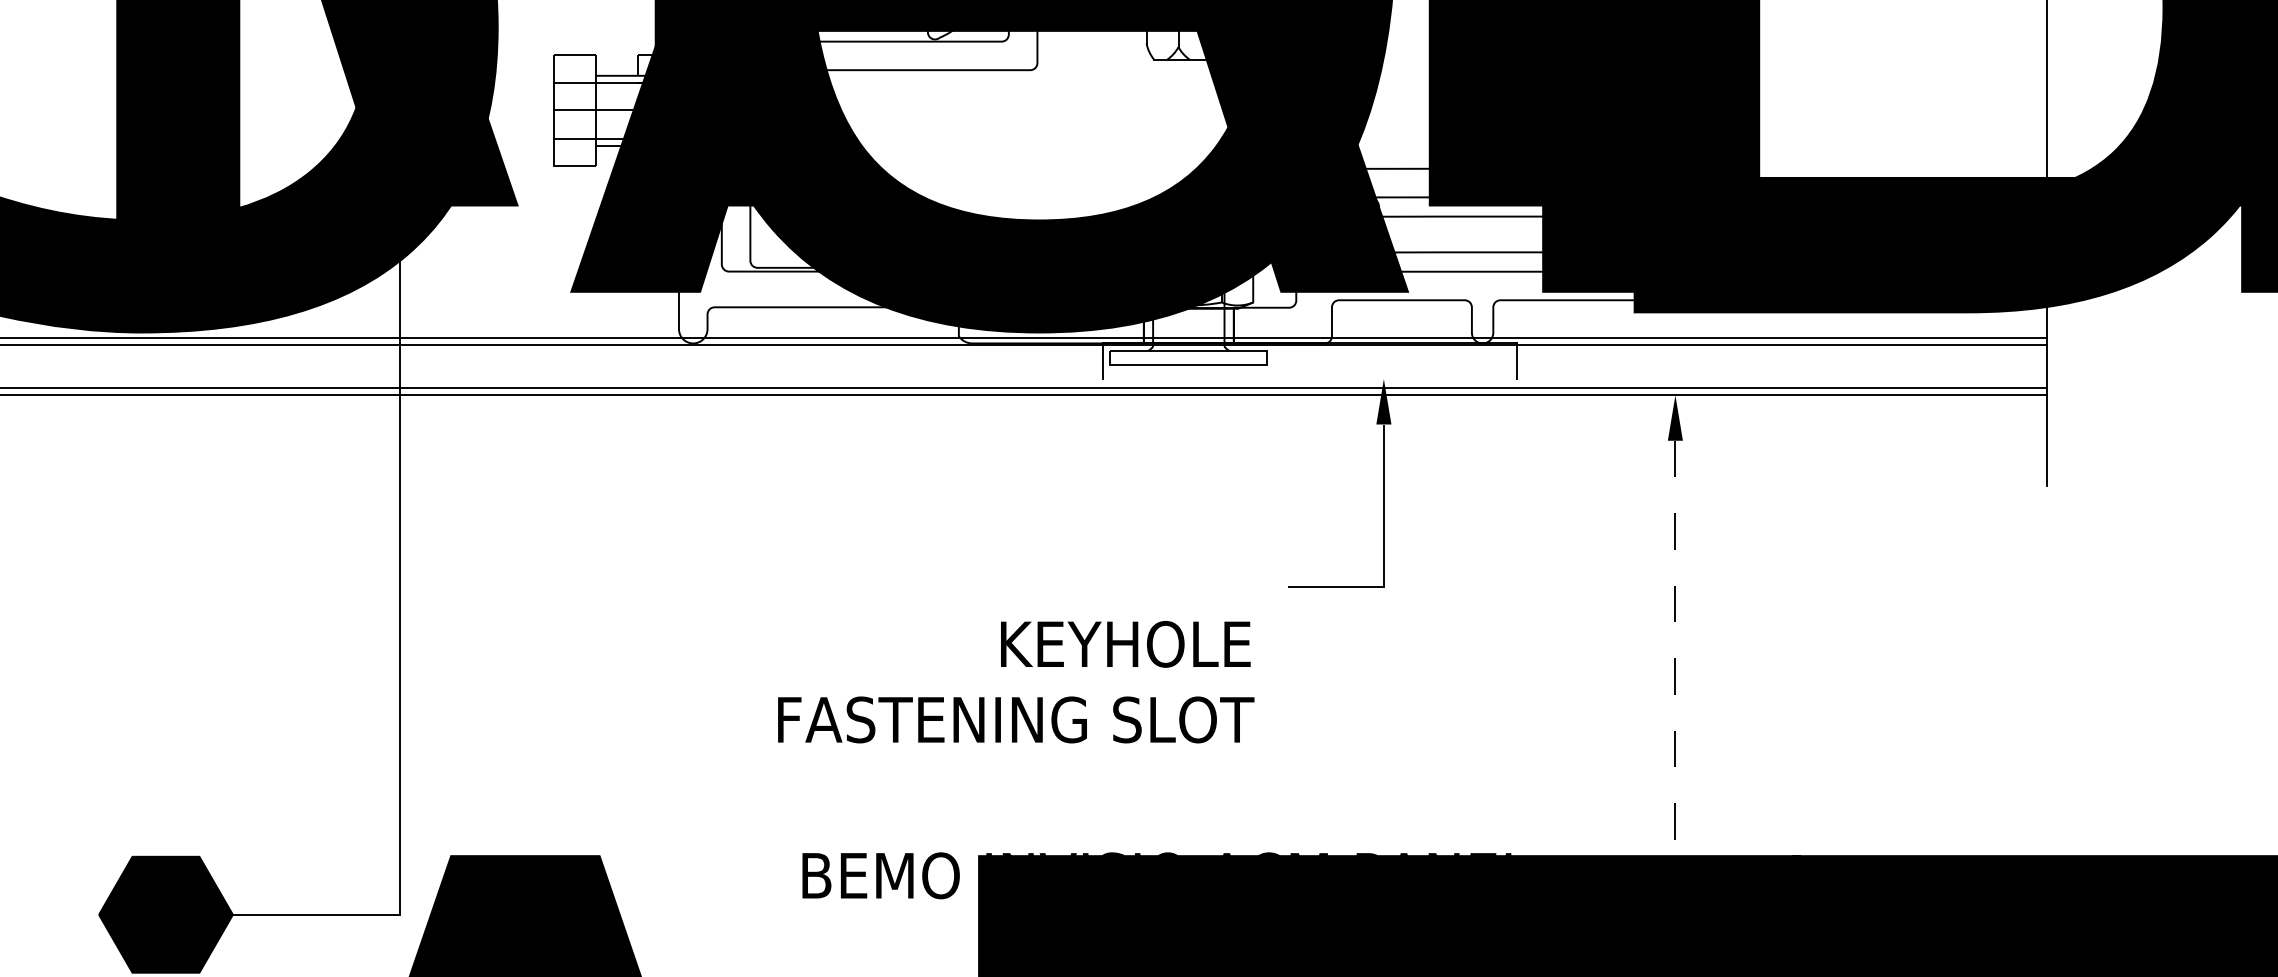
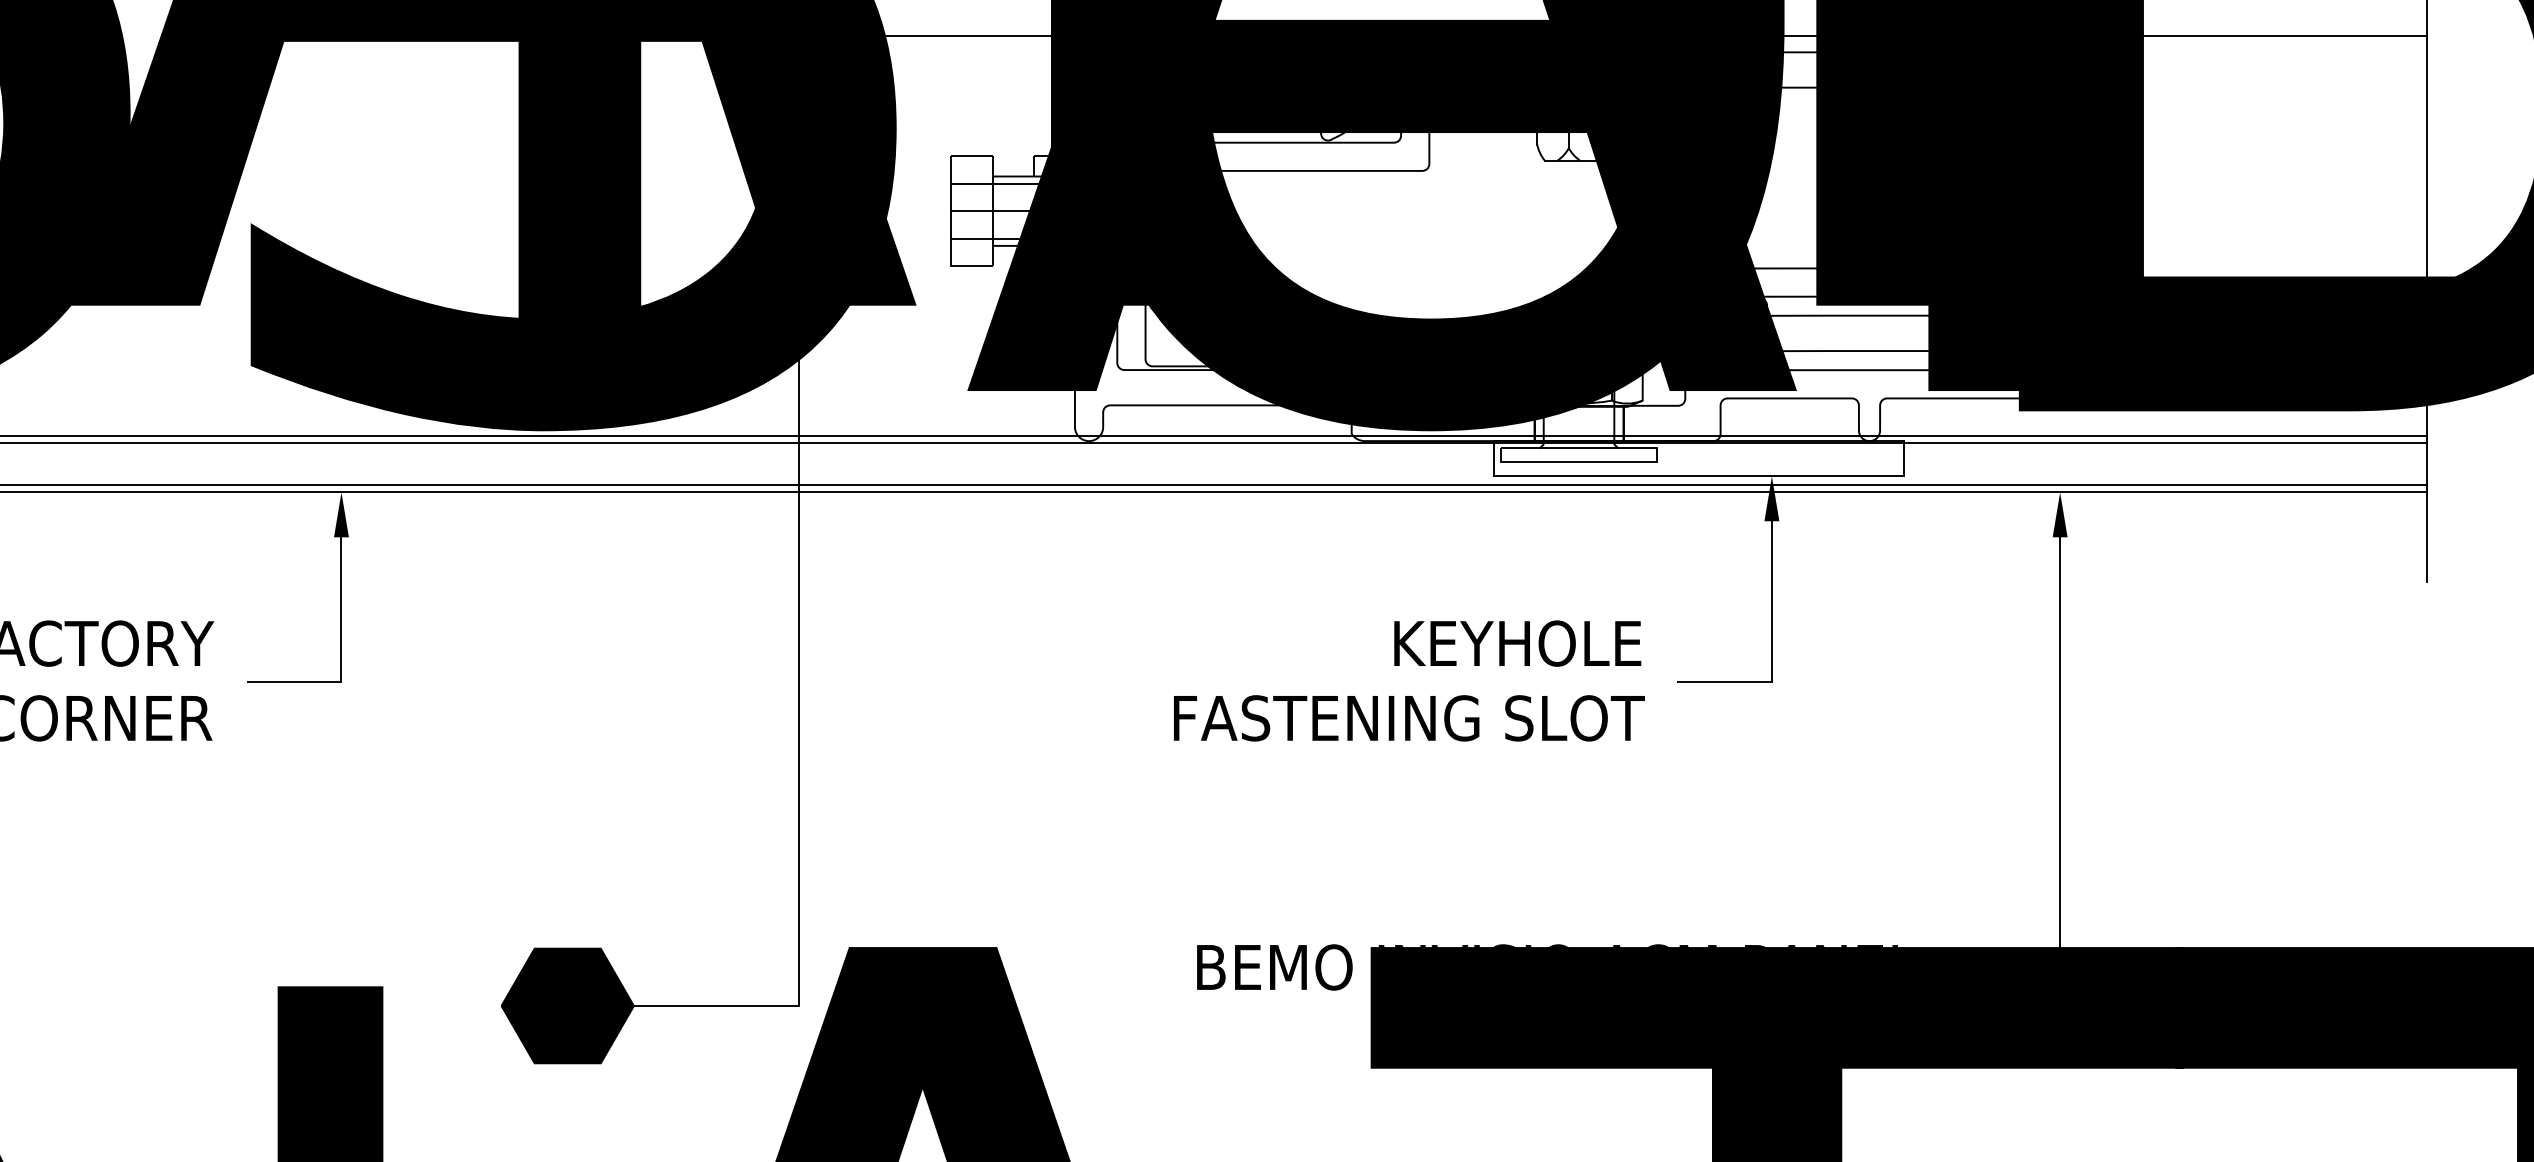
line: (1309, 379) -> (1698, 476), added
line: (1675, 678) -> (2060, 772), dashed -> solid
text: (1016, 681) -> (1409, 680), moved

